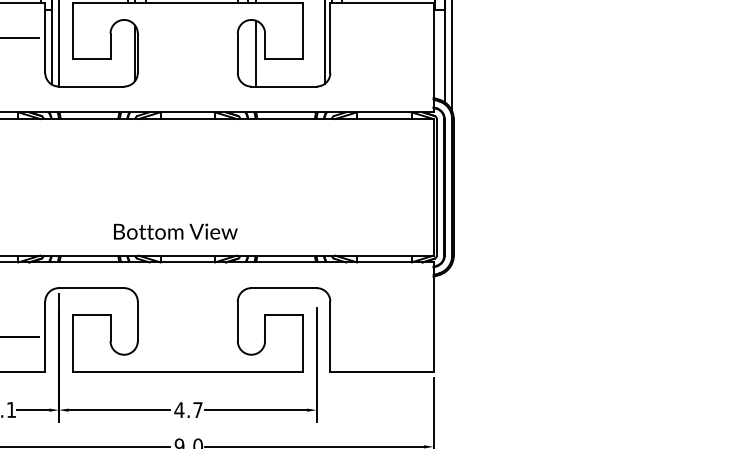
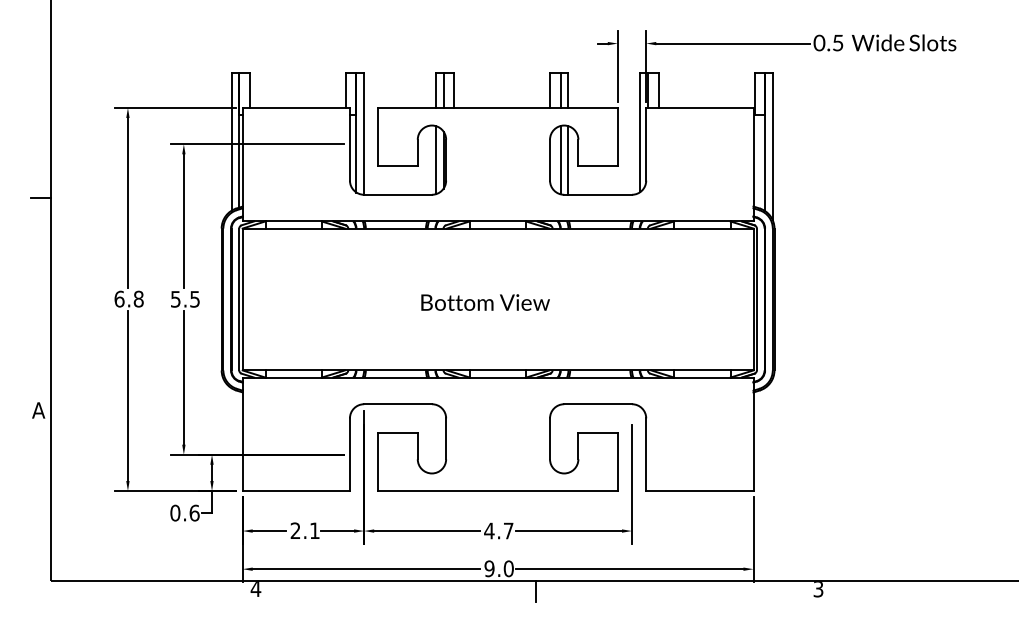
line: (247, 52) -> (560, 159), added
line: (127, 53) -> (435, 160), added
text: (175, 231) -> (485, 302), moved

